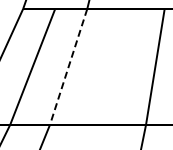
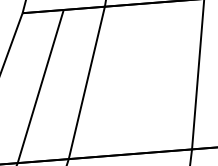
line: (68, 66) -> (86, 82), dashed -> solid

